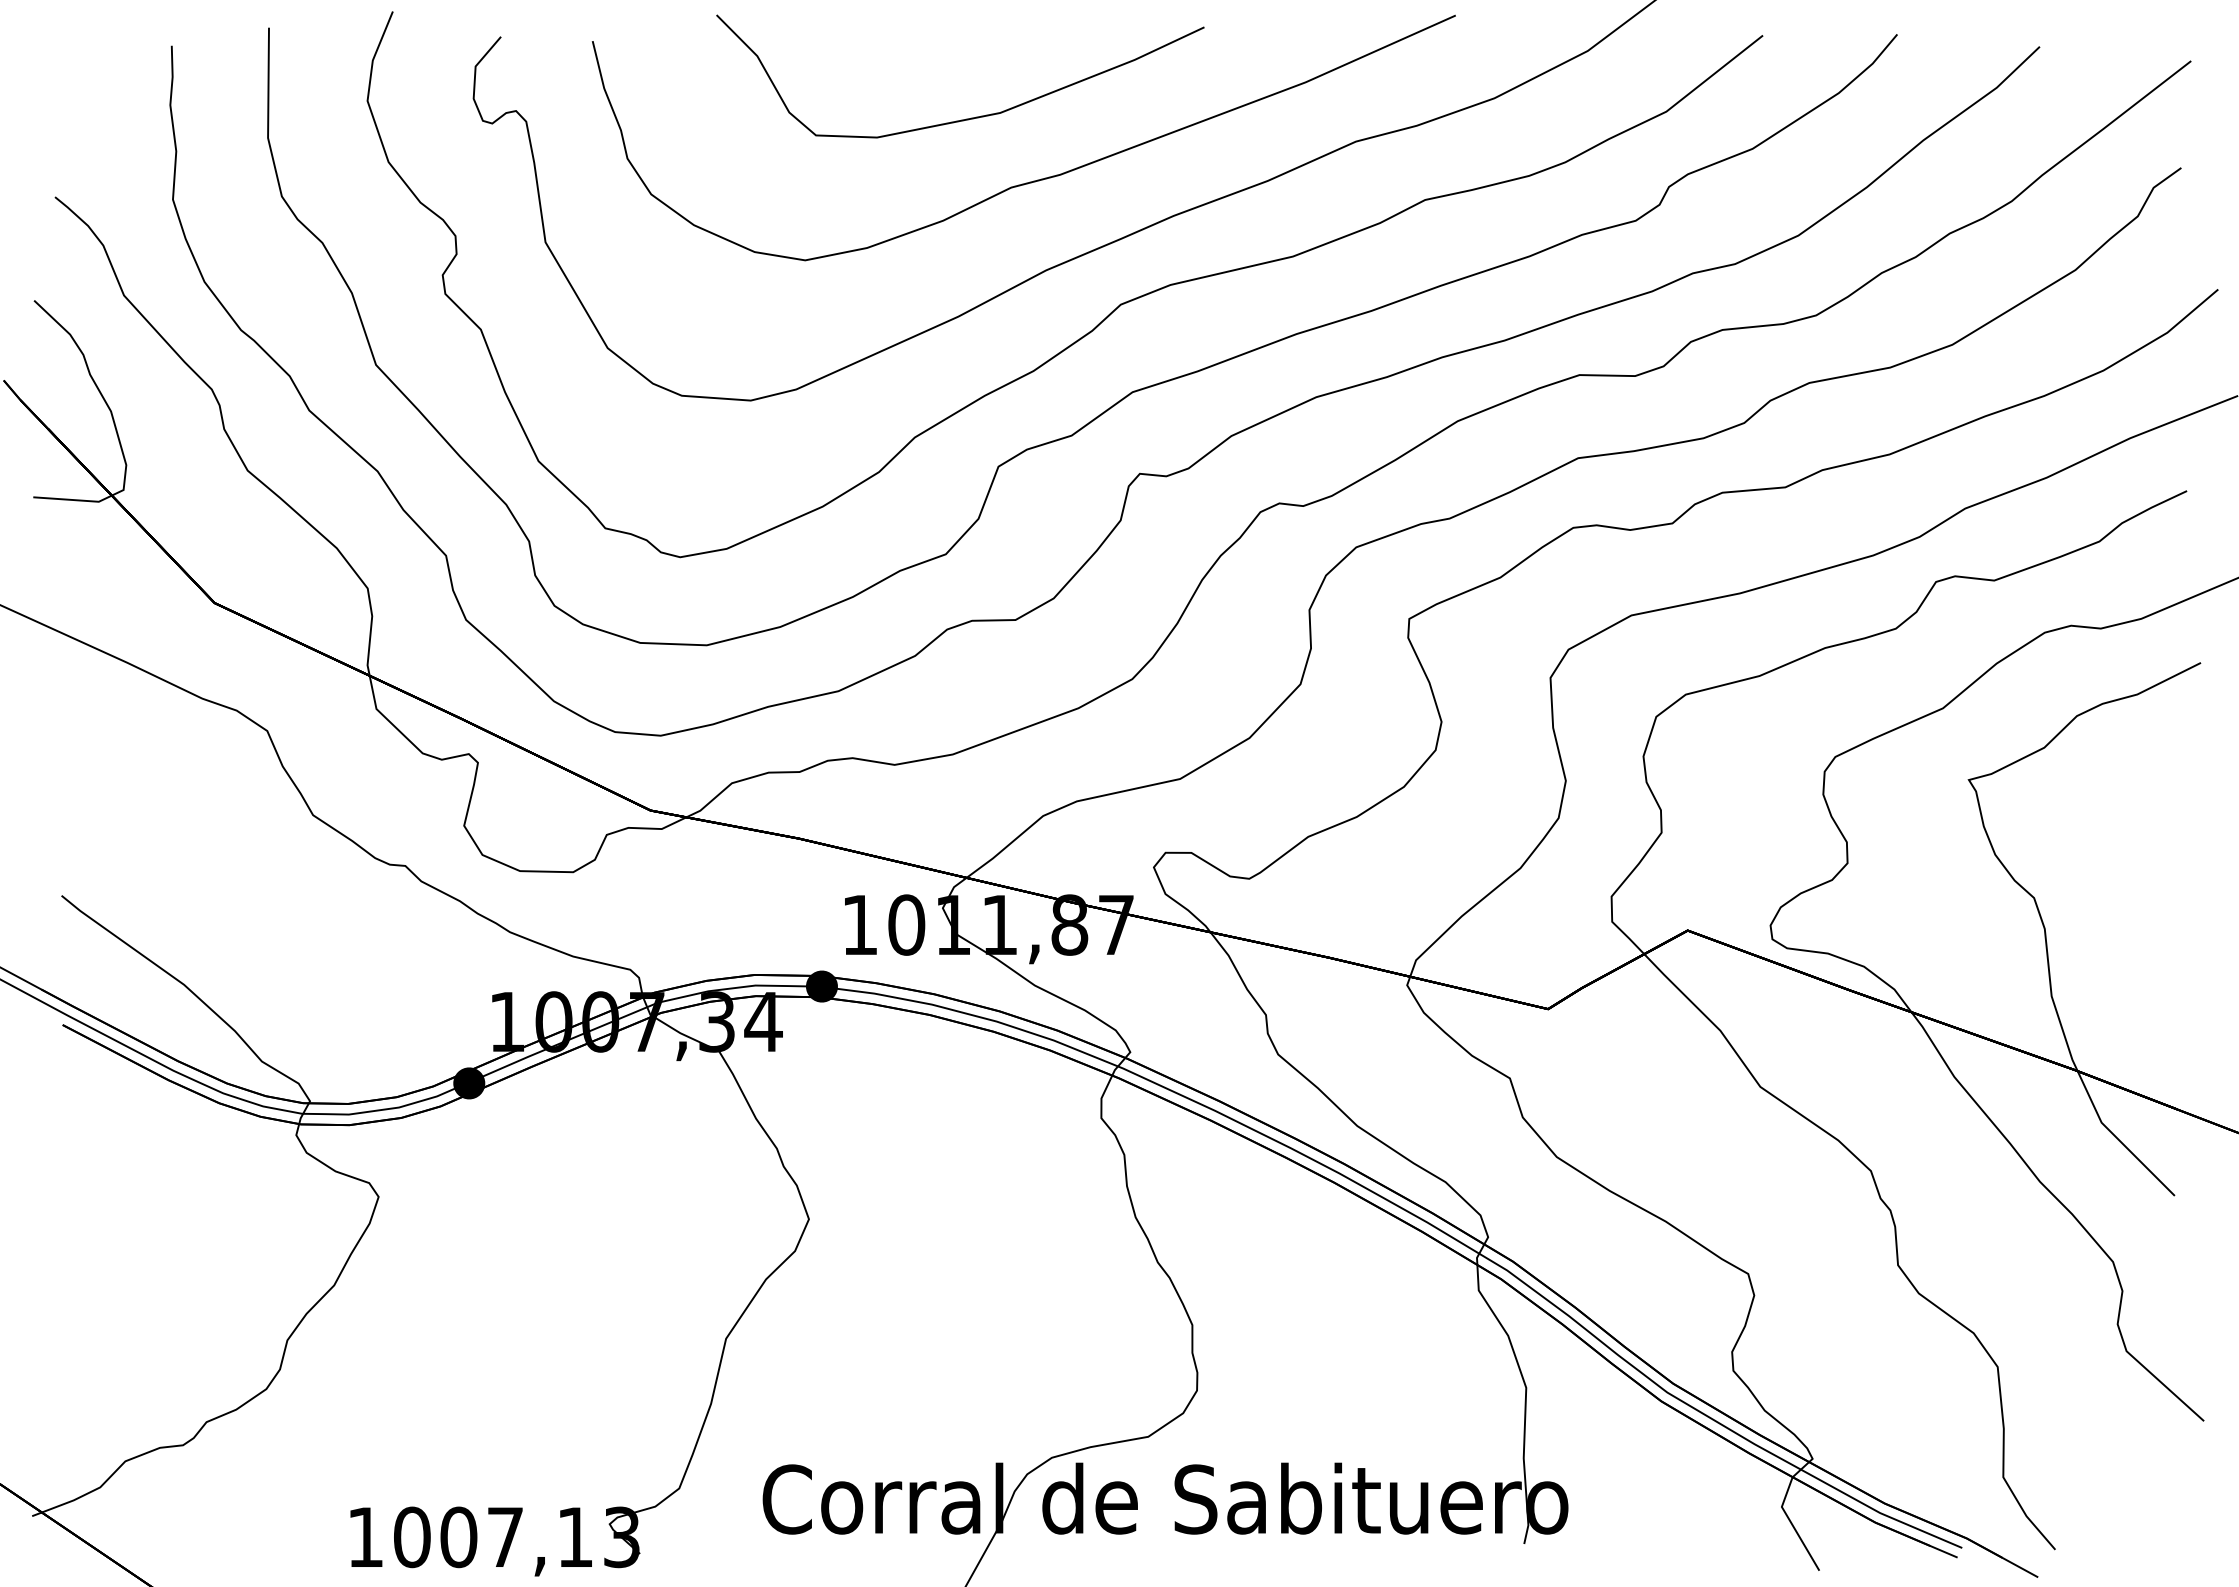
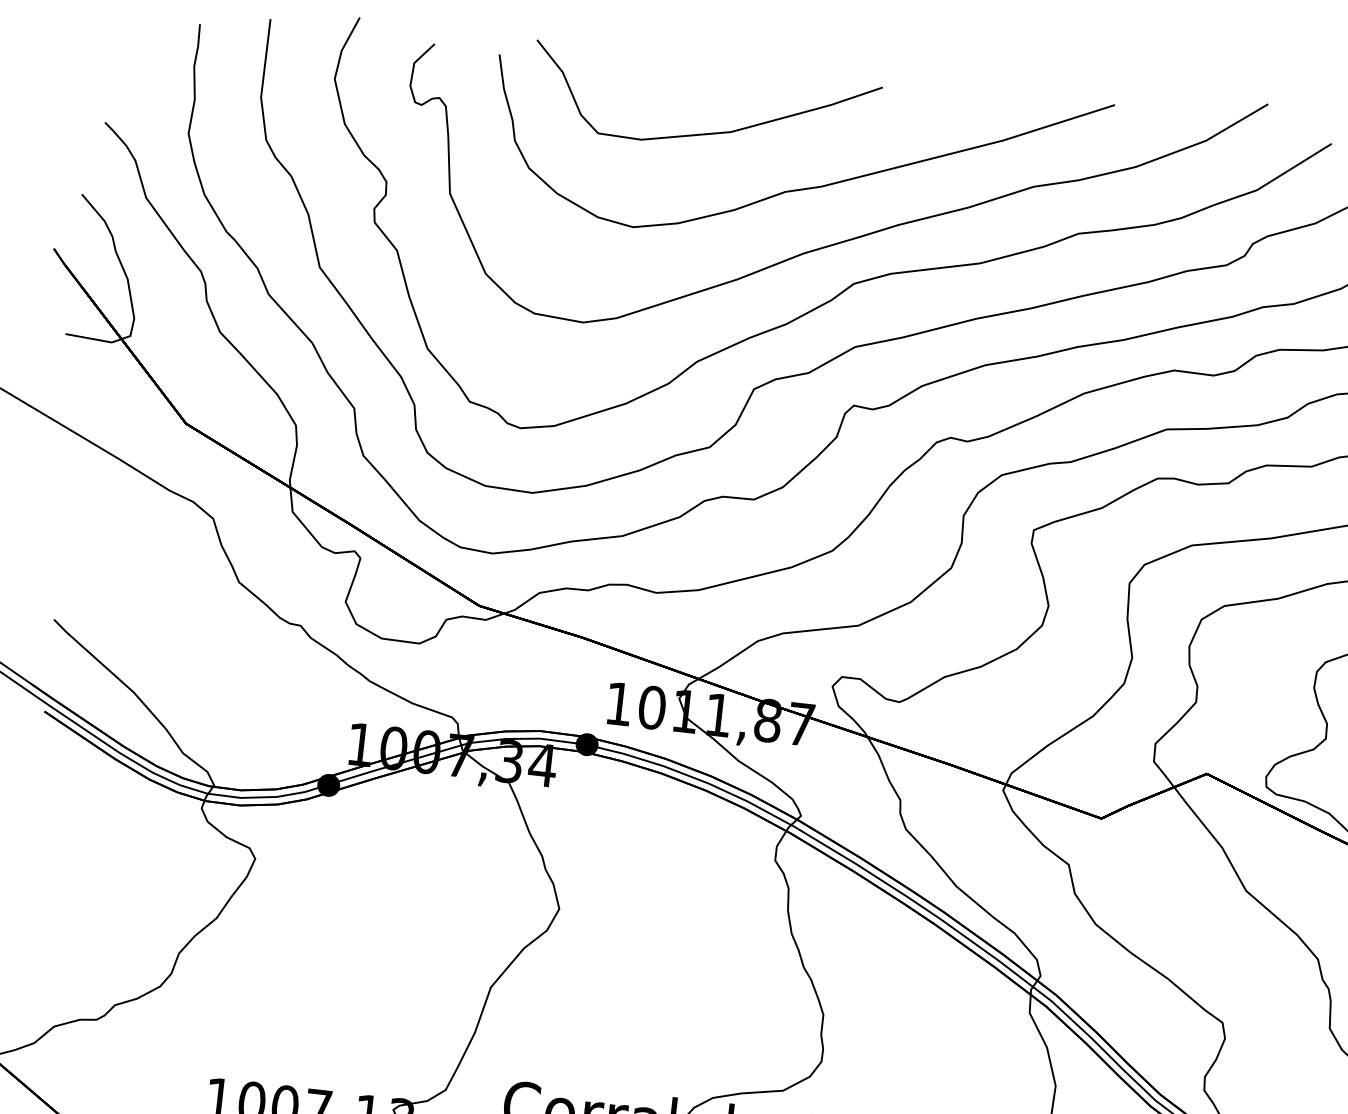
curve: (966, 118) -> (706, 133), moved

